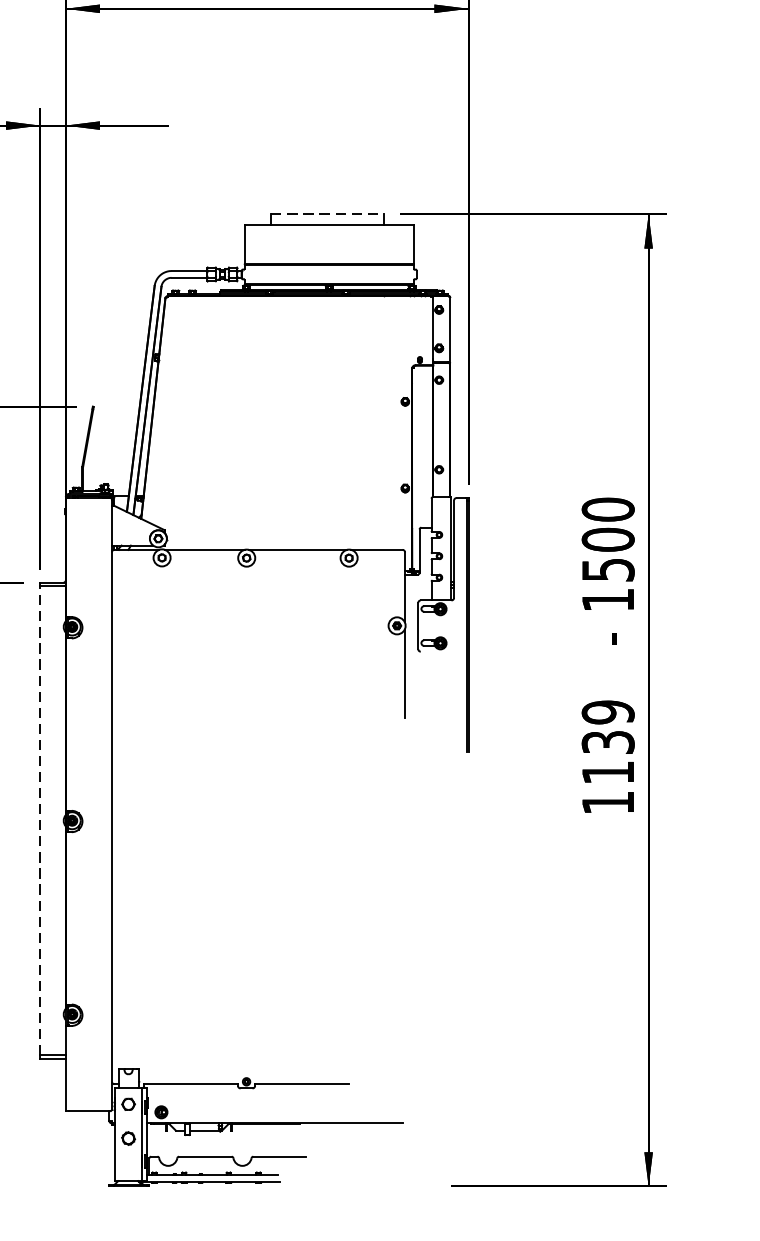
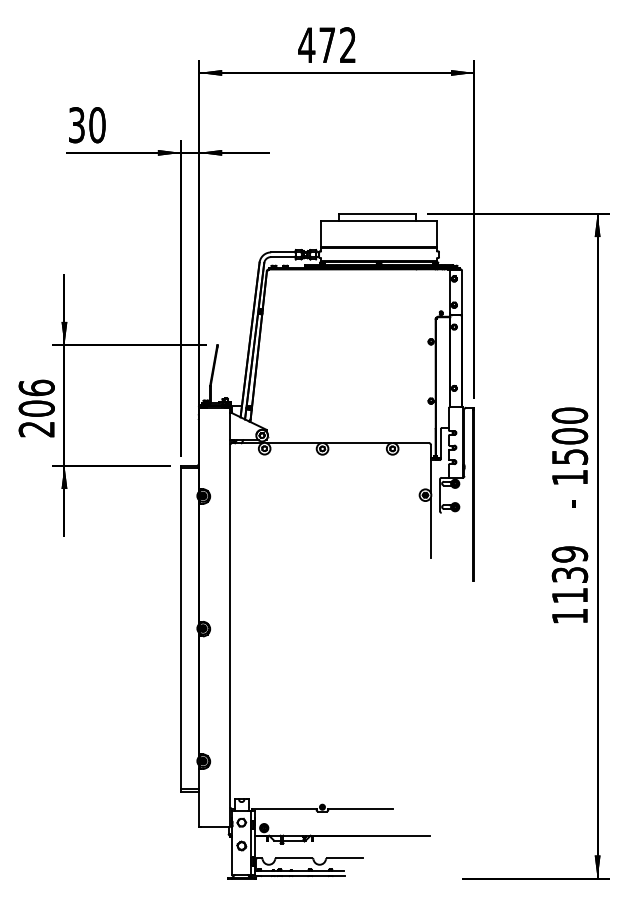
line: (328, 214) -> (378, 213), dashed -> solid
line: (40, 820) -> (181, 628), dashed -> solid

